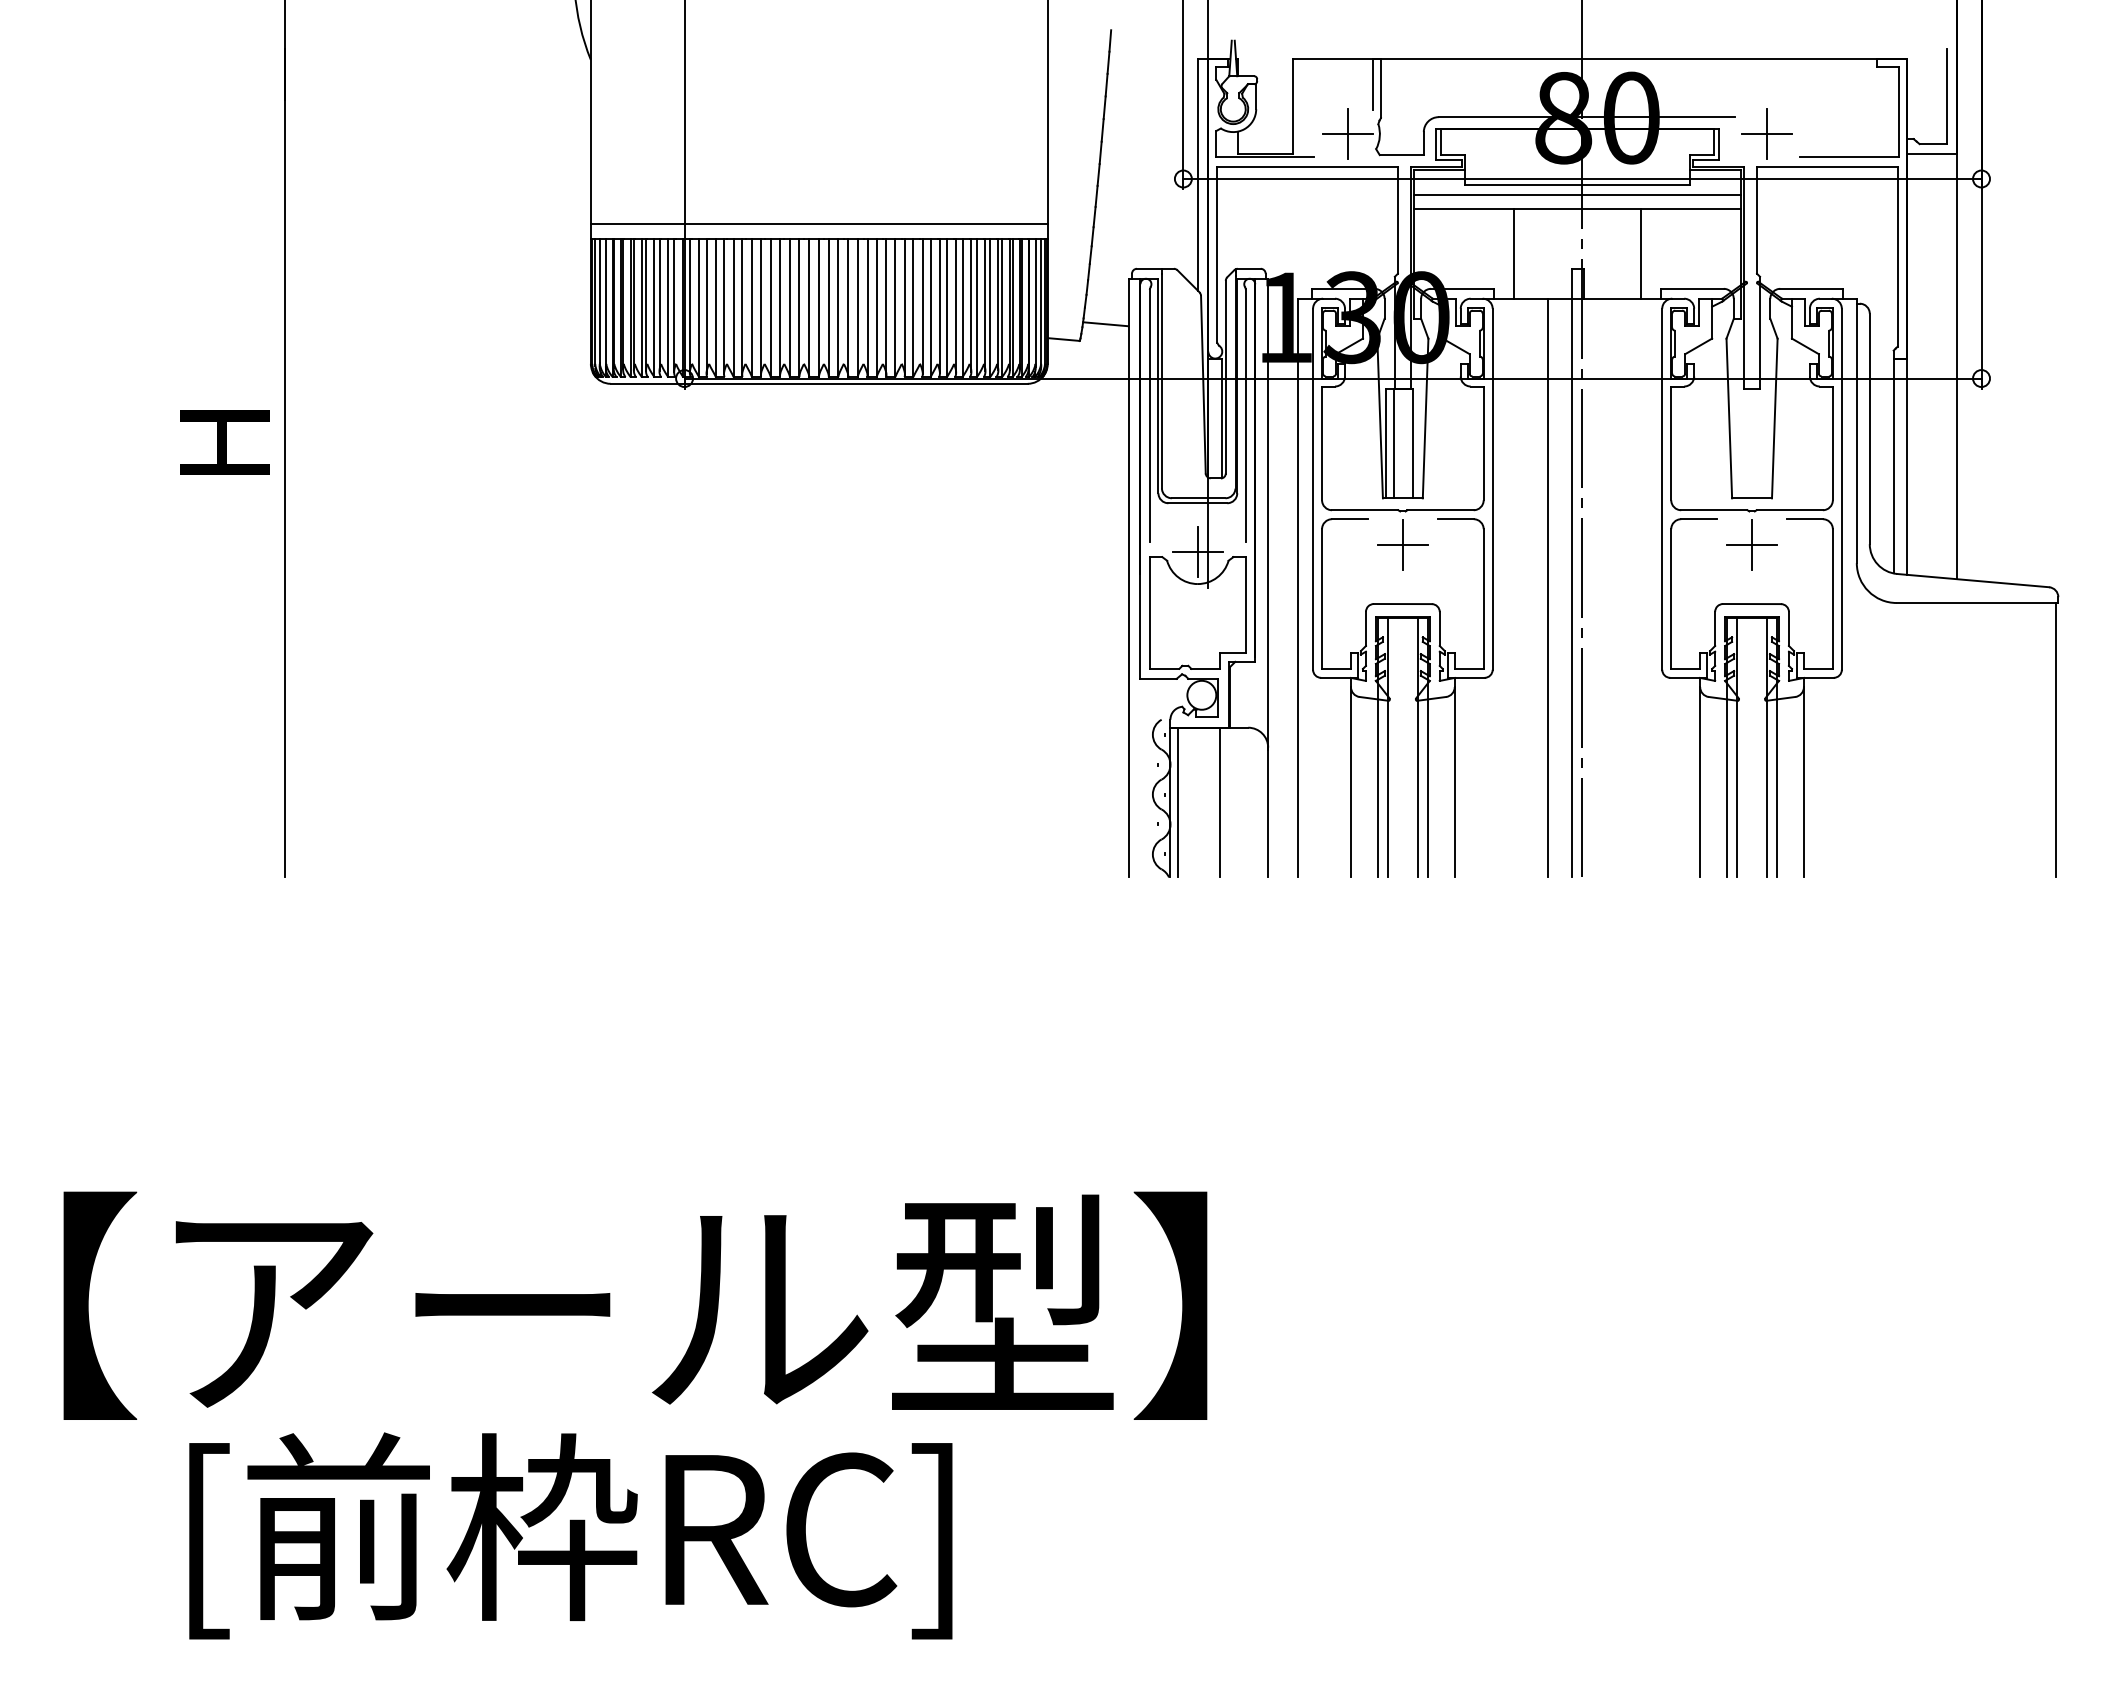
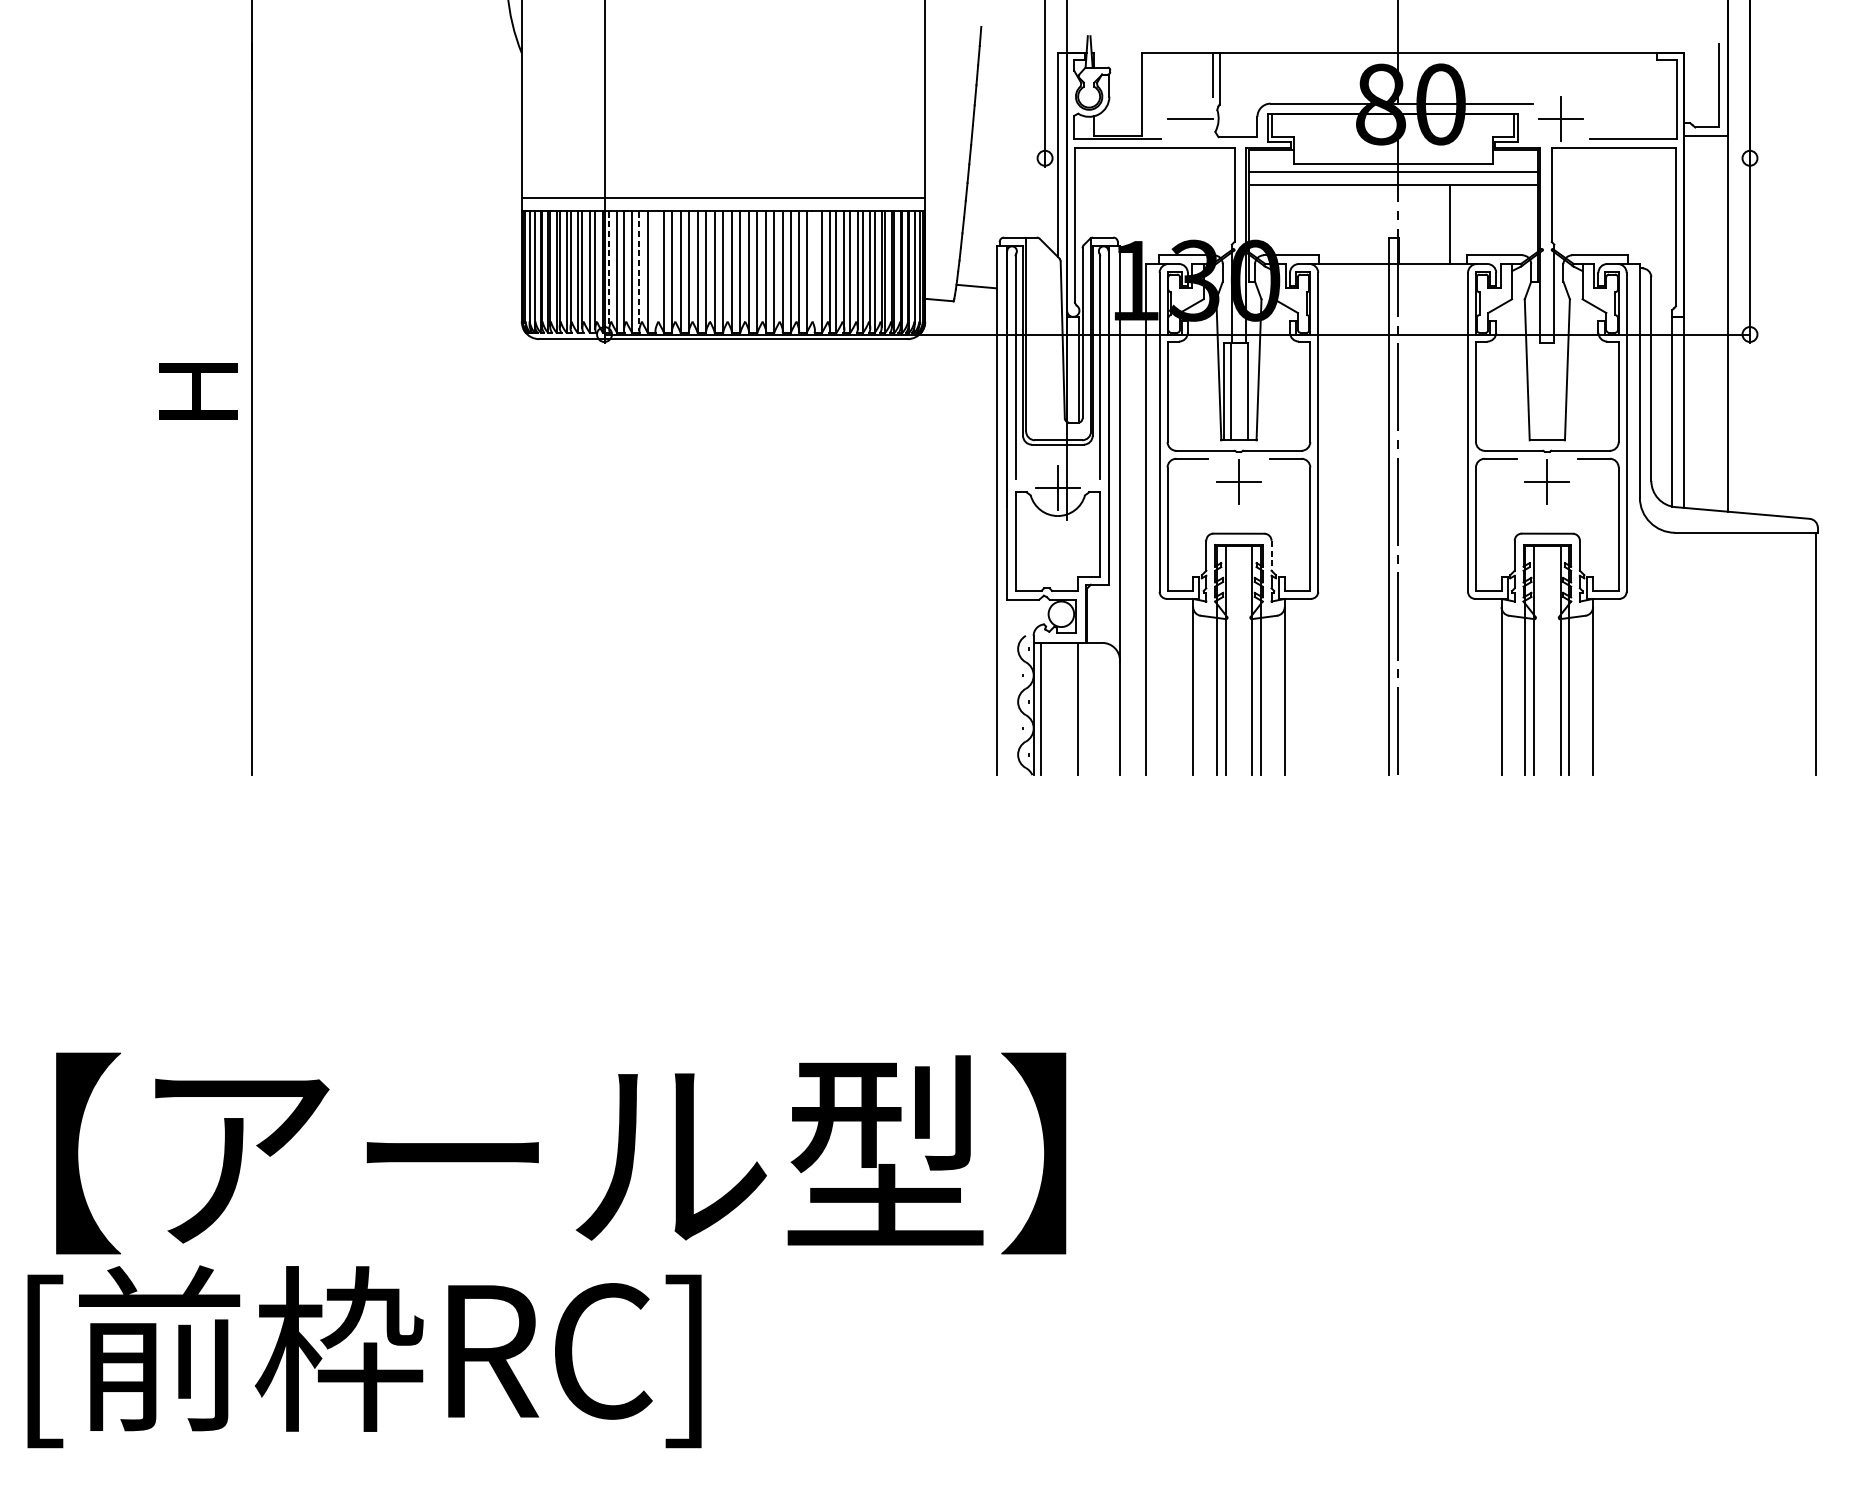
line: (1348, 134) -> (1190, 118), removed
line: (1582, 179) -> (1397, 158), removed
line: (1513, 253) -> (1336, 224), removed
line: (689, 306) -> (608, 270), solid -> dashed
line: (723, 306) -> (638, 270), solid -> dashed
line: (742, 306) -> (655, 270), removed
line: (922, 306) -> (814, 270), removed
line: (1547, 587) -> (1366, 519), removed
line: (1439, 629) -> (1271, 556), solid -> dashed
text: (570, 1535) -> (364, 1356), moved

